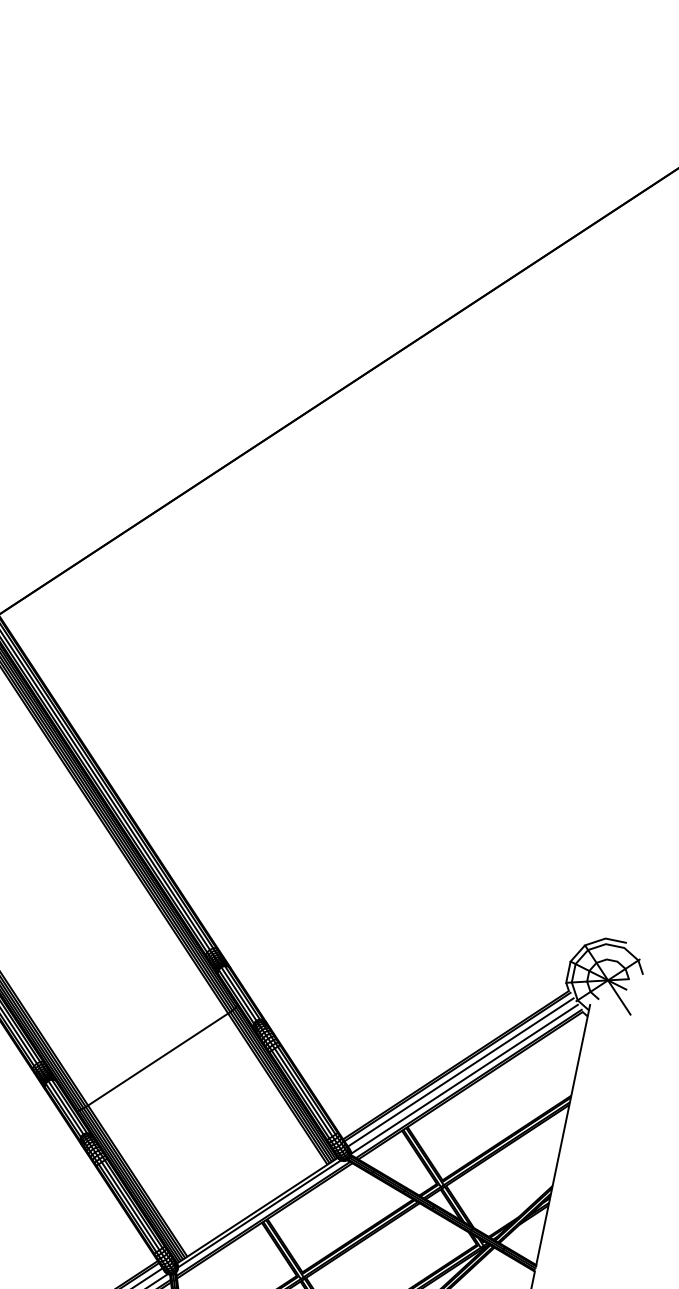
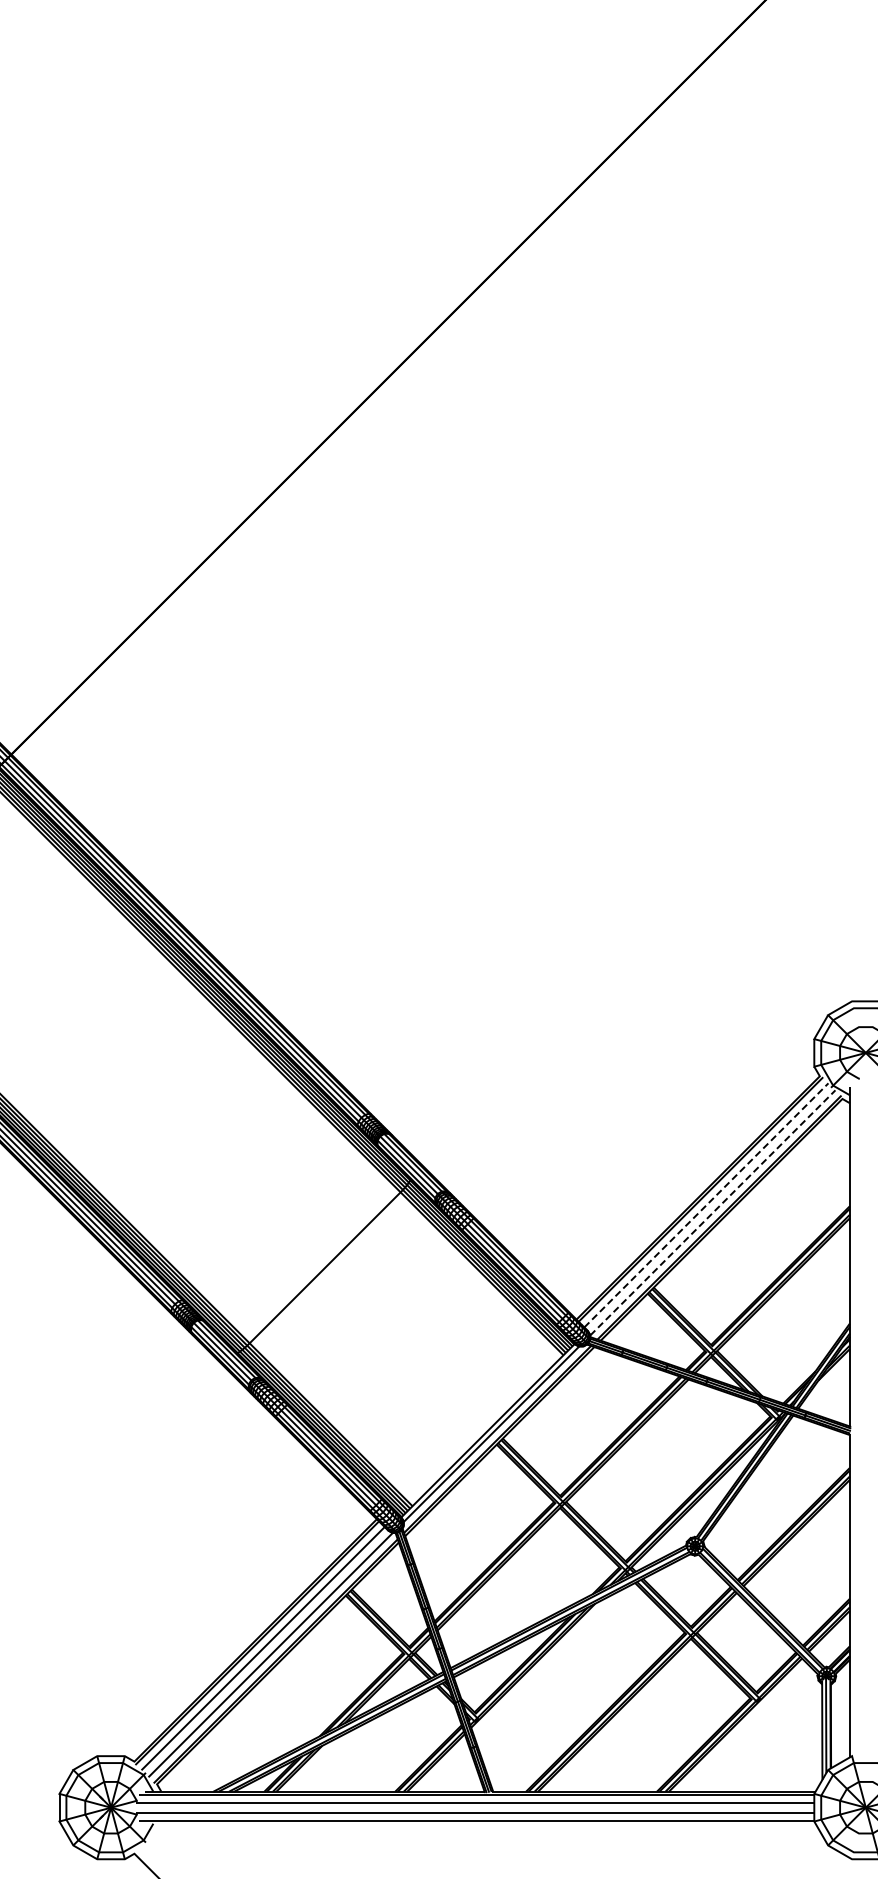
line: (461, 1072) -> (706, 1205), solid -> dashed
line: (465, 1078) -> (713, 1212), solid -> dashed

